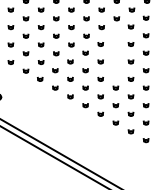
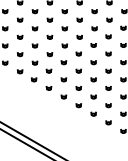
part: (115, 35) -> (108, 36), added
part: (115, 52) -> (108, 53), added
part: (115, 70) -> (108, 71), added

